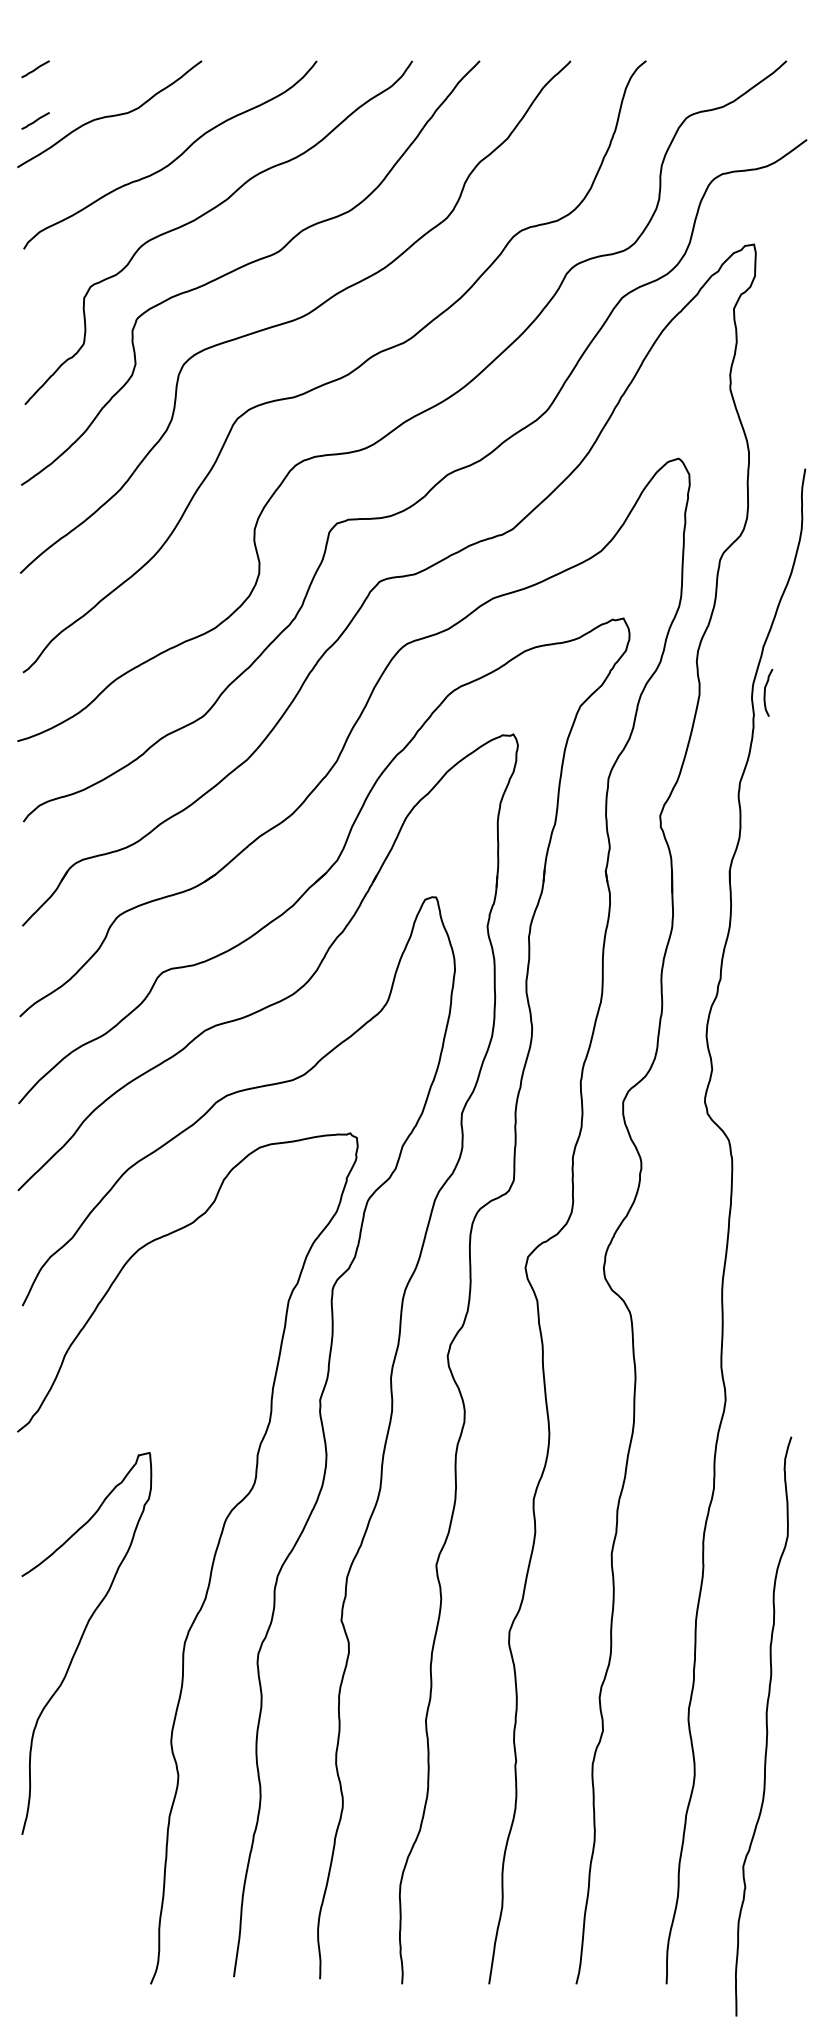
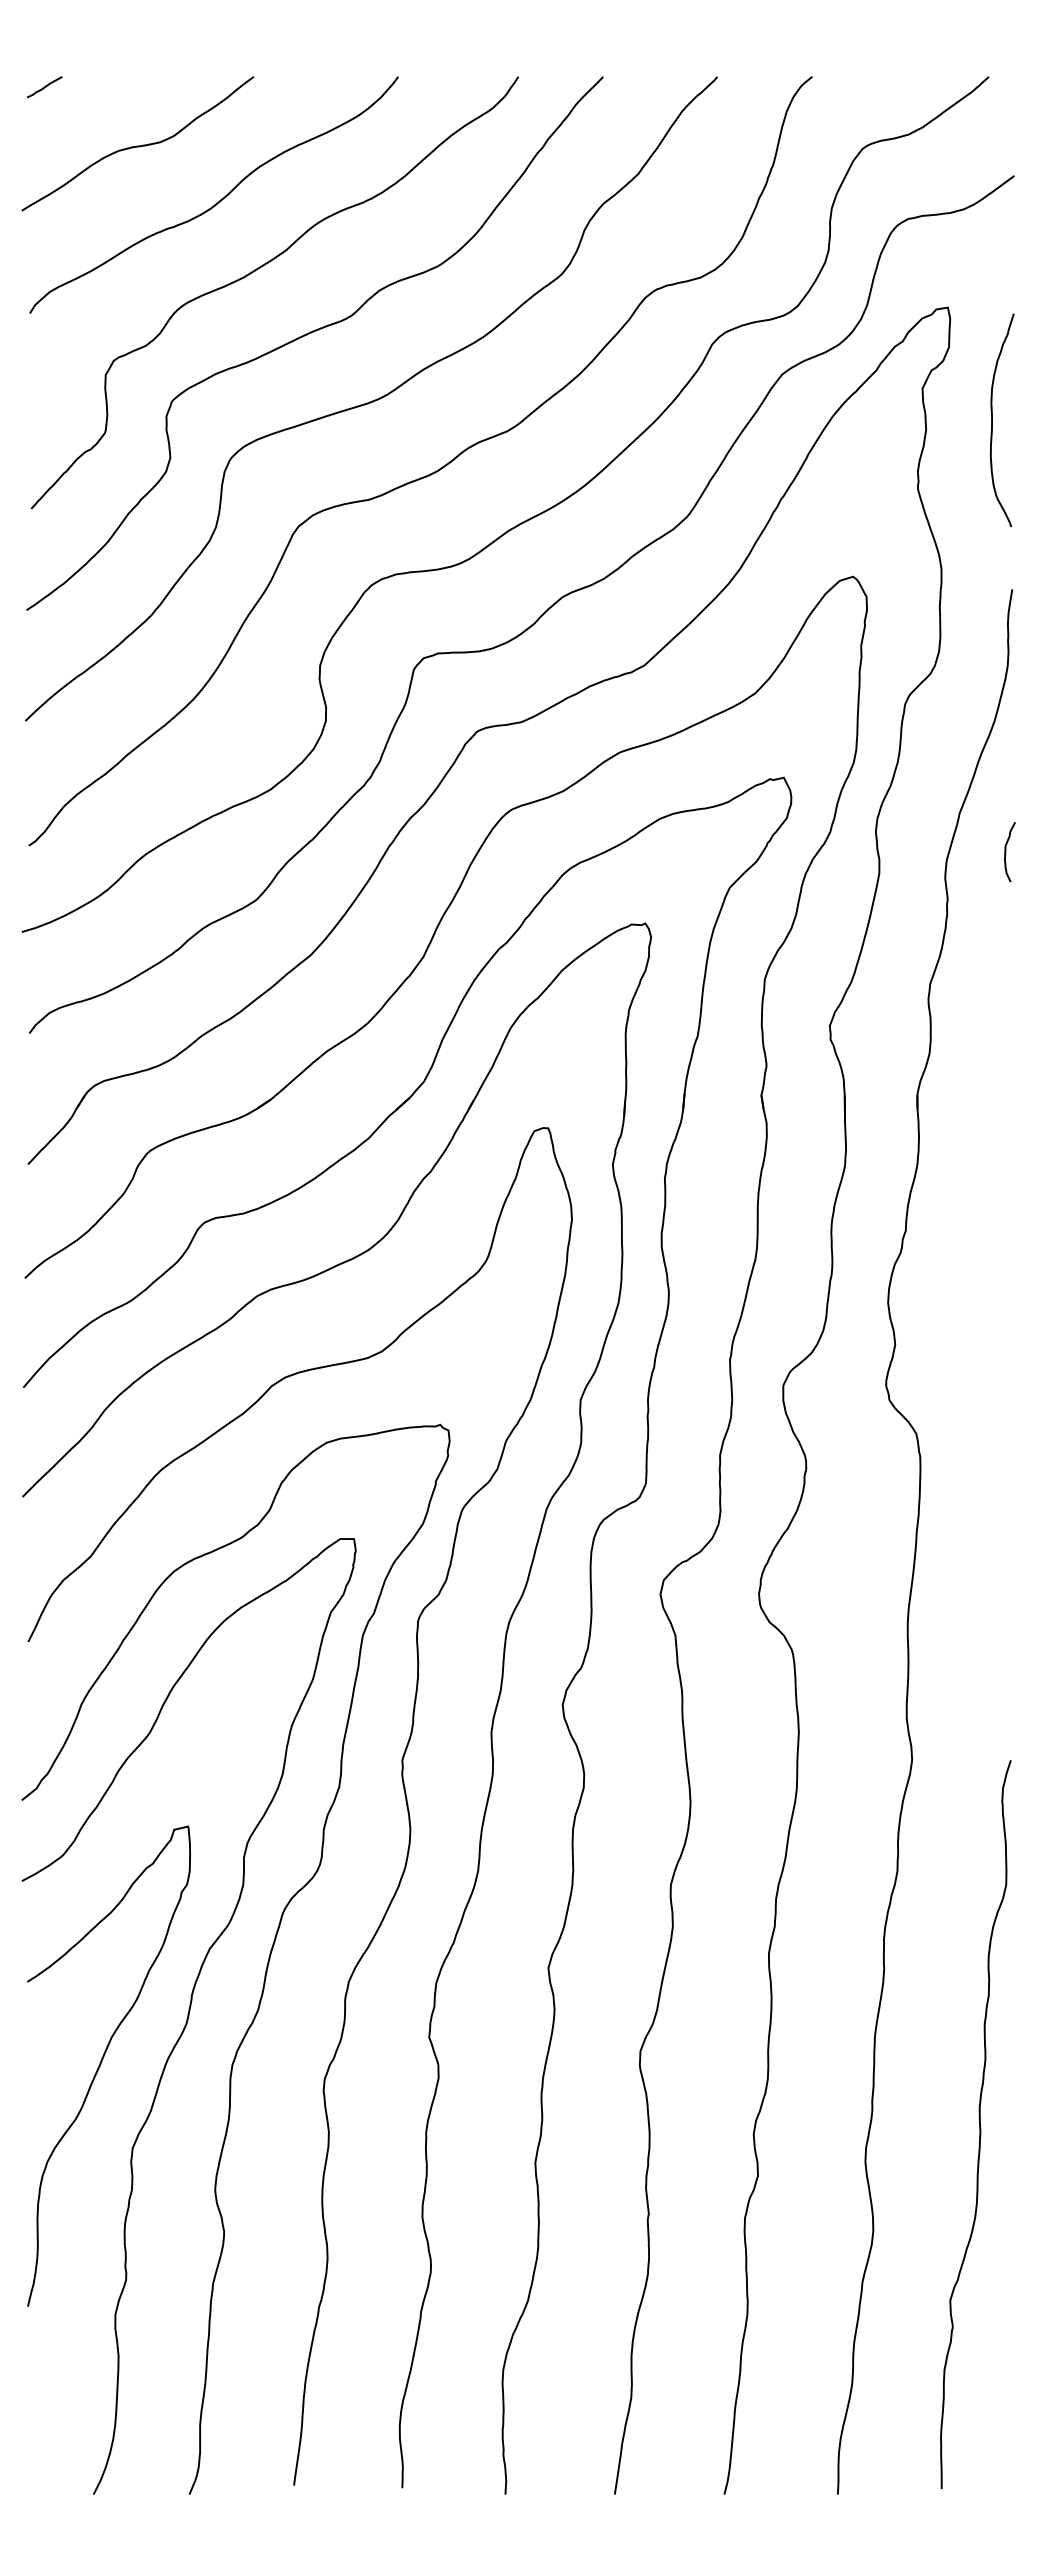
line: (35, 121) -> (44, 152), removed
curve: (789, 334) -> (992, 420), added
curve: (765, 693) -> (1006, 852), moved
curve: (149, 1603) -> (188, 2016), added
curve: (766, 1726) -> (979, 2124), moved

